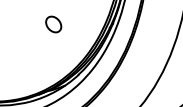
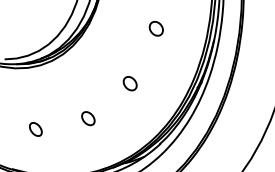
part: (53, 24) -> (129, 83), size x0.71
part: (18, 53) -> (88, 118), added

